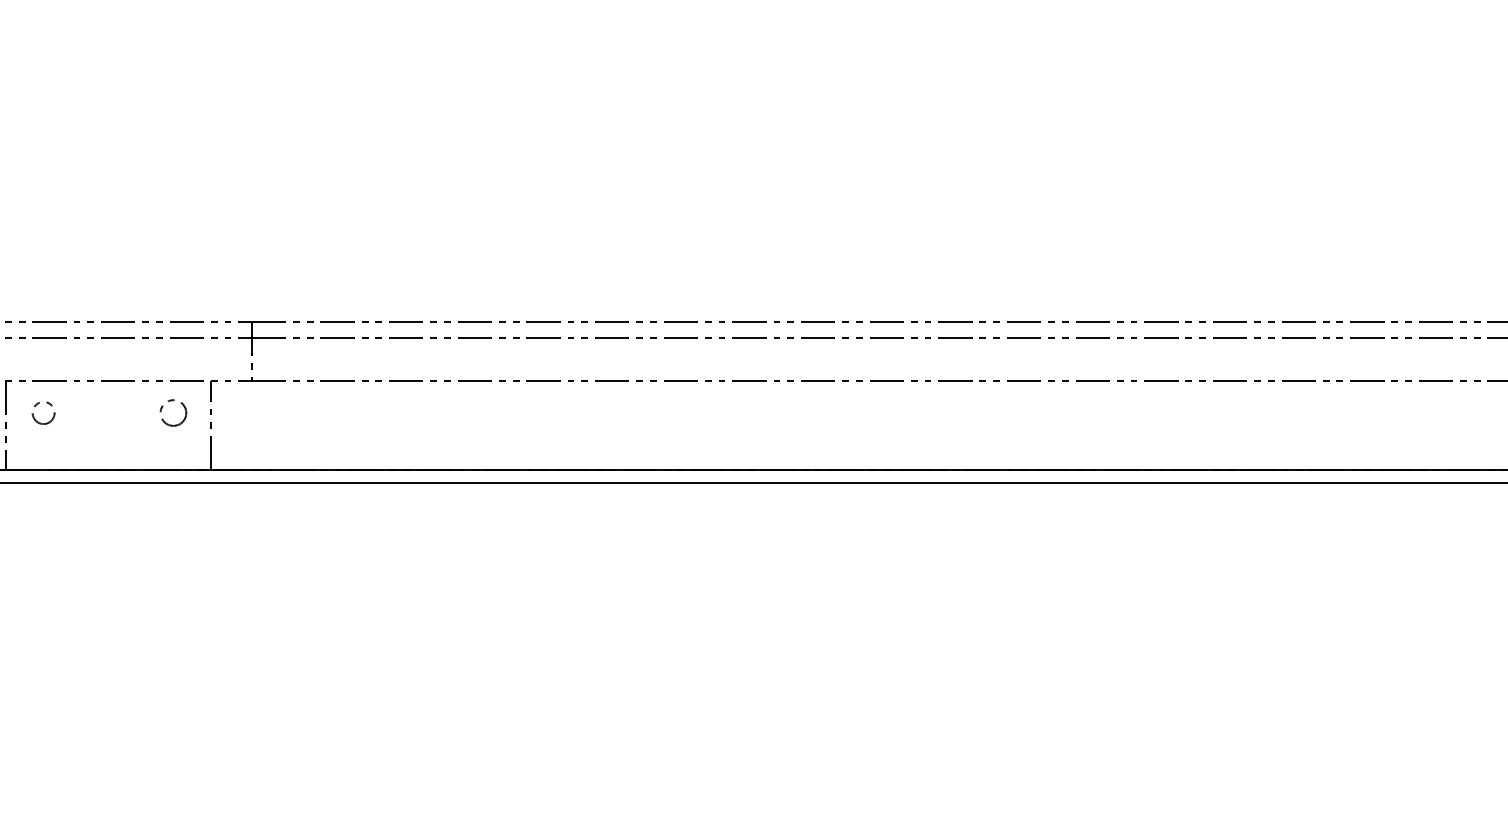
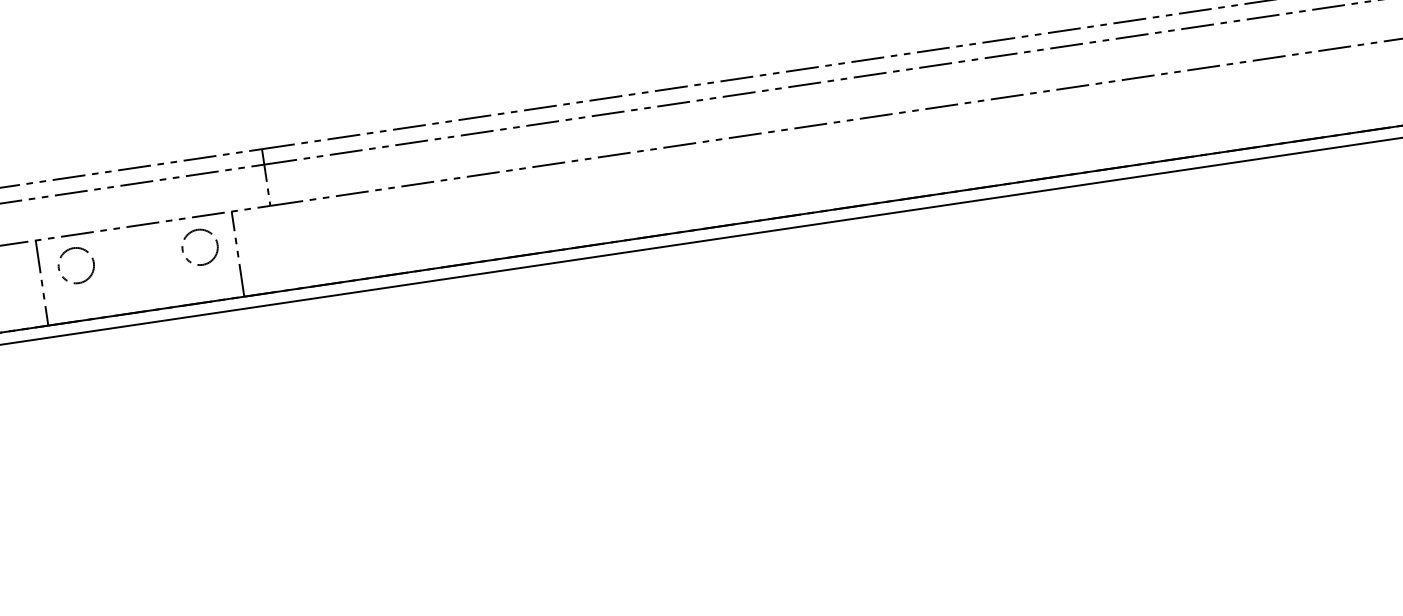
circle: (43, 412) -> (76, 265), size x1.67
circle: (173, 412) -> (200, 246), size x1.43

